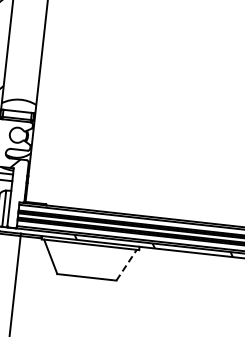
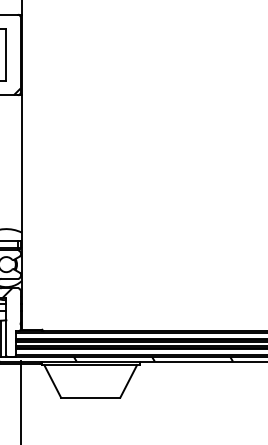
line: (126, 264) -> (128, 380), dashed -> solid

